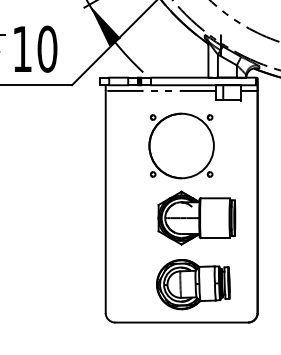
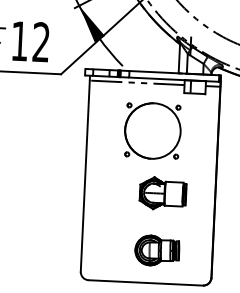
text: (47, 48) -> (41, 41), 10 -> 12
part: (196, 217) -> (162, 193), size x0.7
part: (193, 284) -> (157, 250), size x0.7

